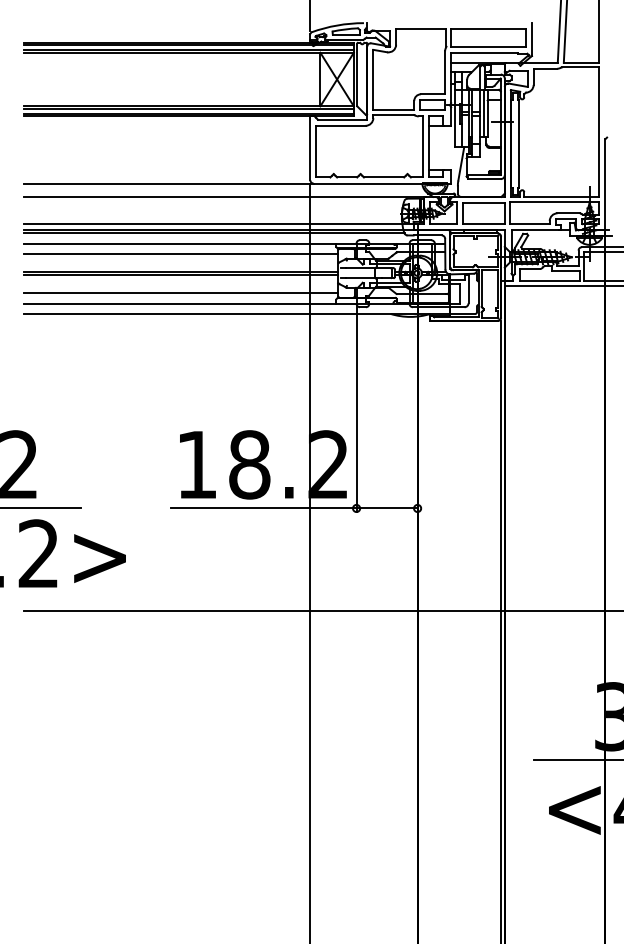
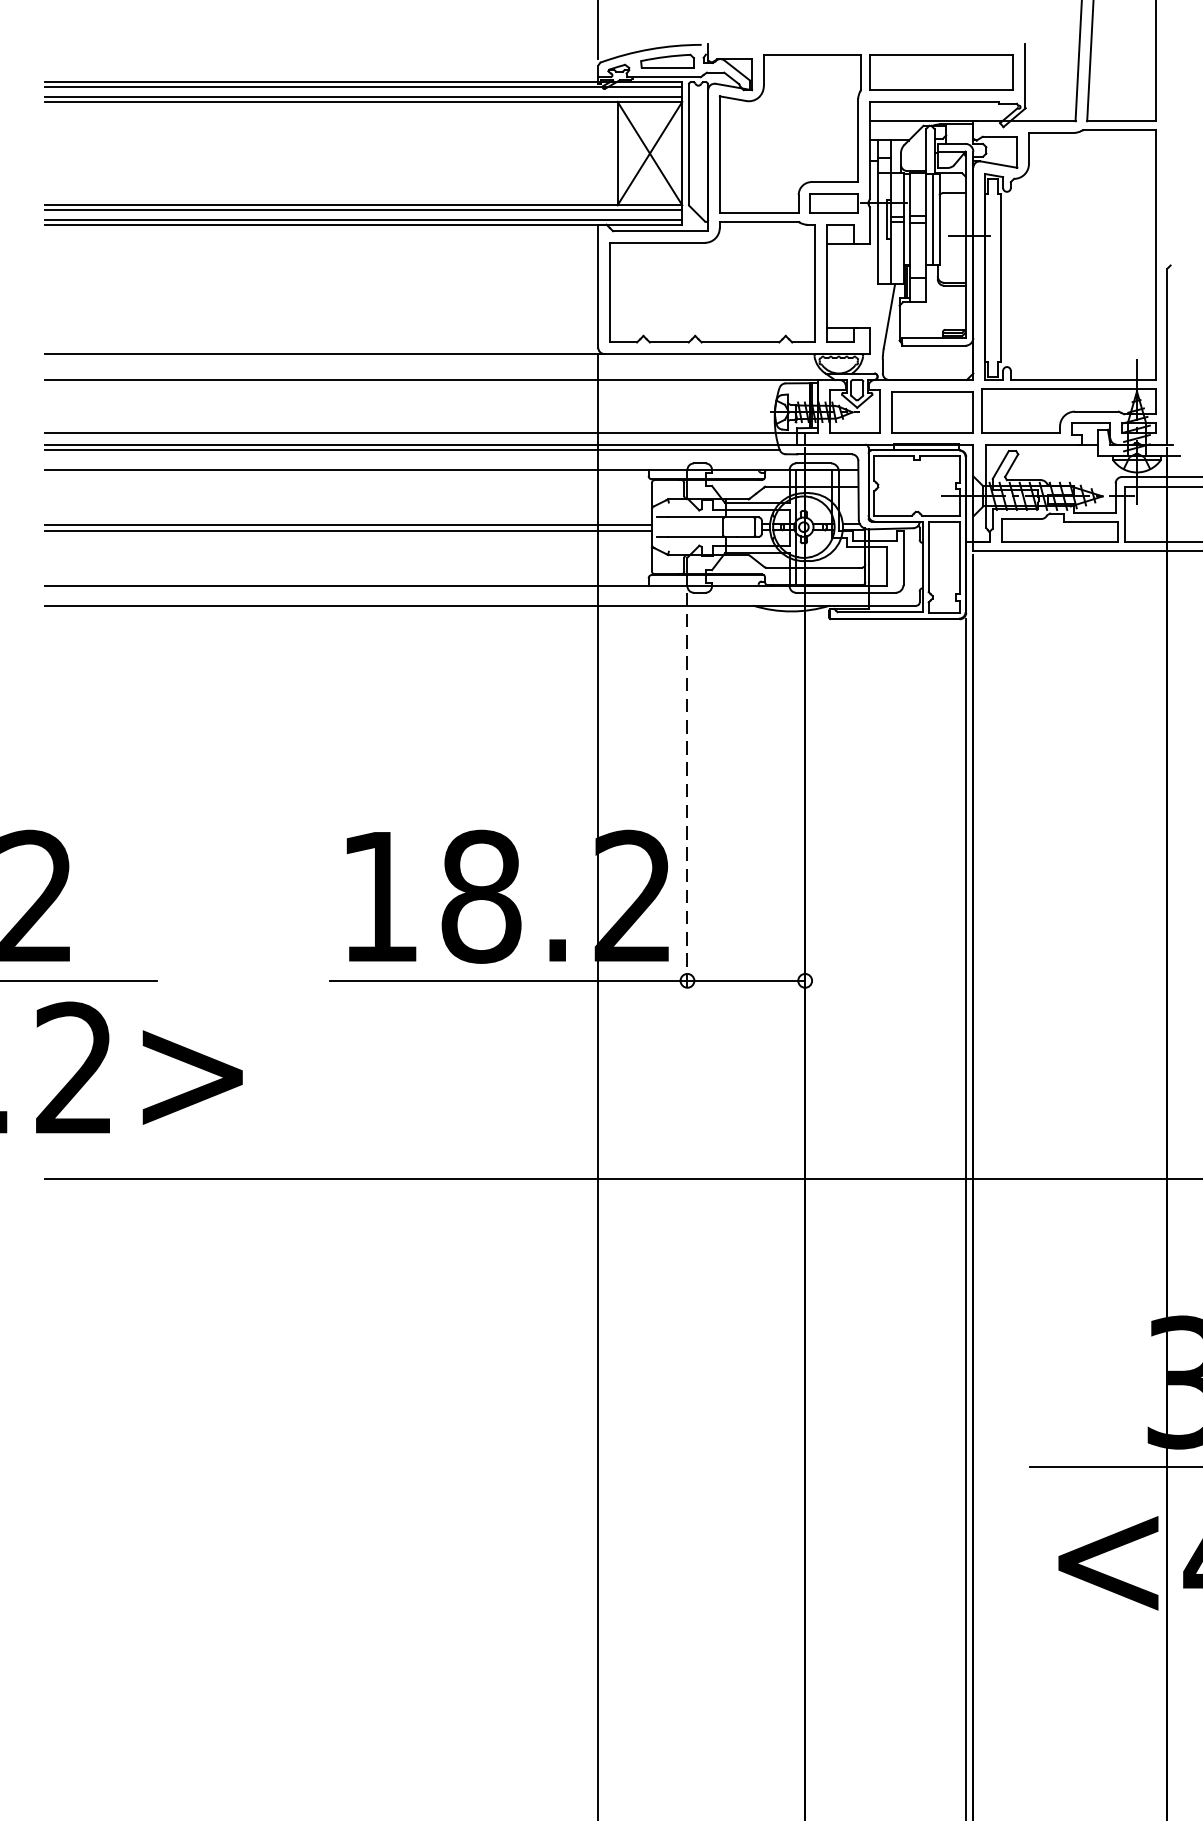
line: (180, 254) -> (347, 491), removed
line: (180, 293) -> (347, 566), removed
line: (356, 410) -> (687, 791), solid -> dashed

